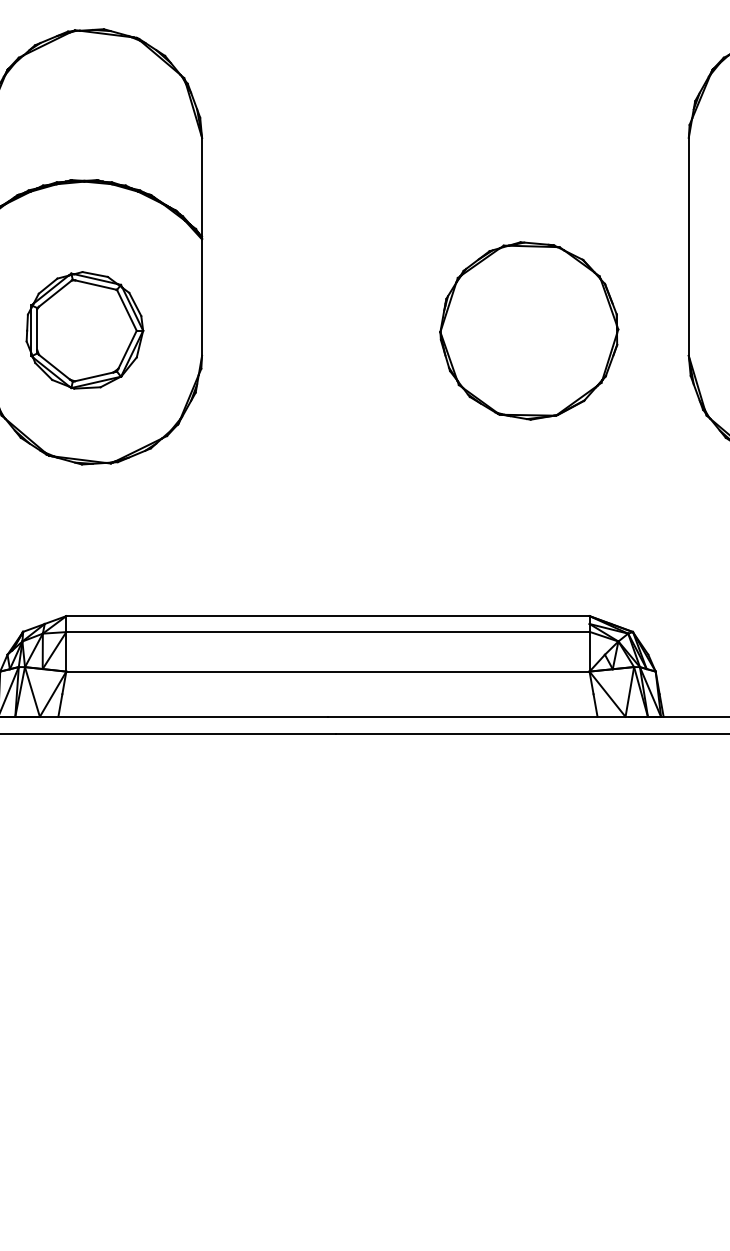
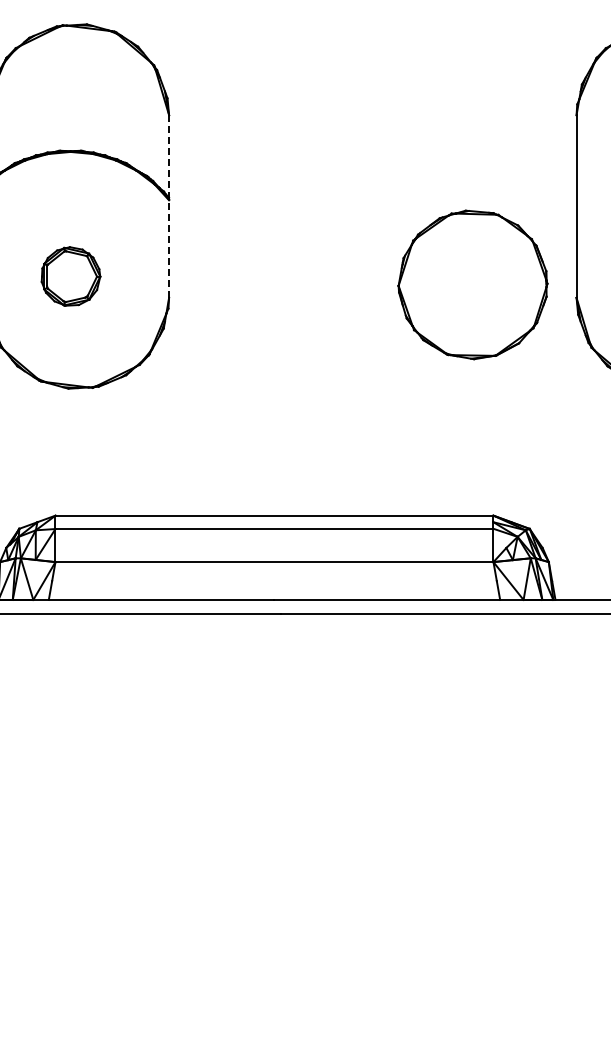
line: (202, 246) -> (169, 206), solid -> dashed
part: (84, 330) -> (70, 276), size x0.6
part: (528, 330) -> (472, 284), moved

